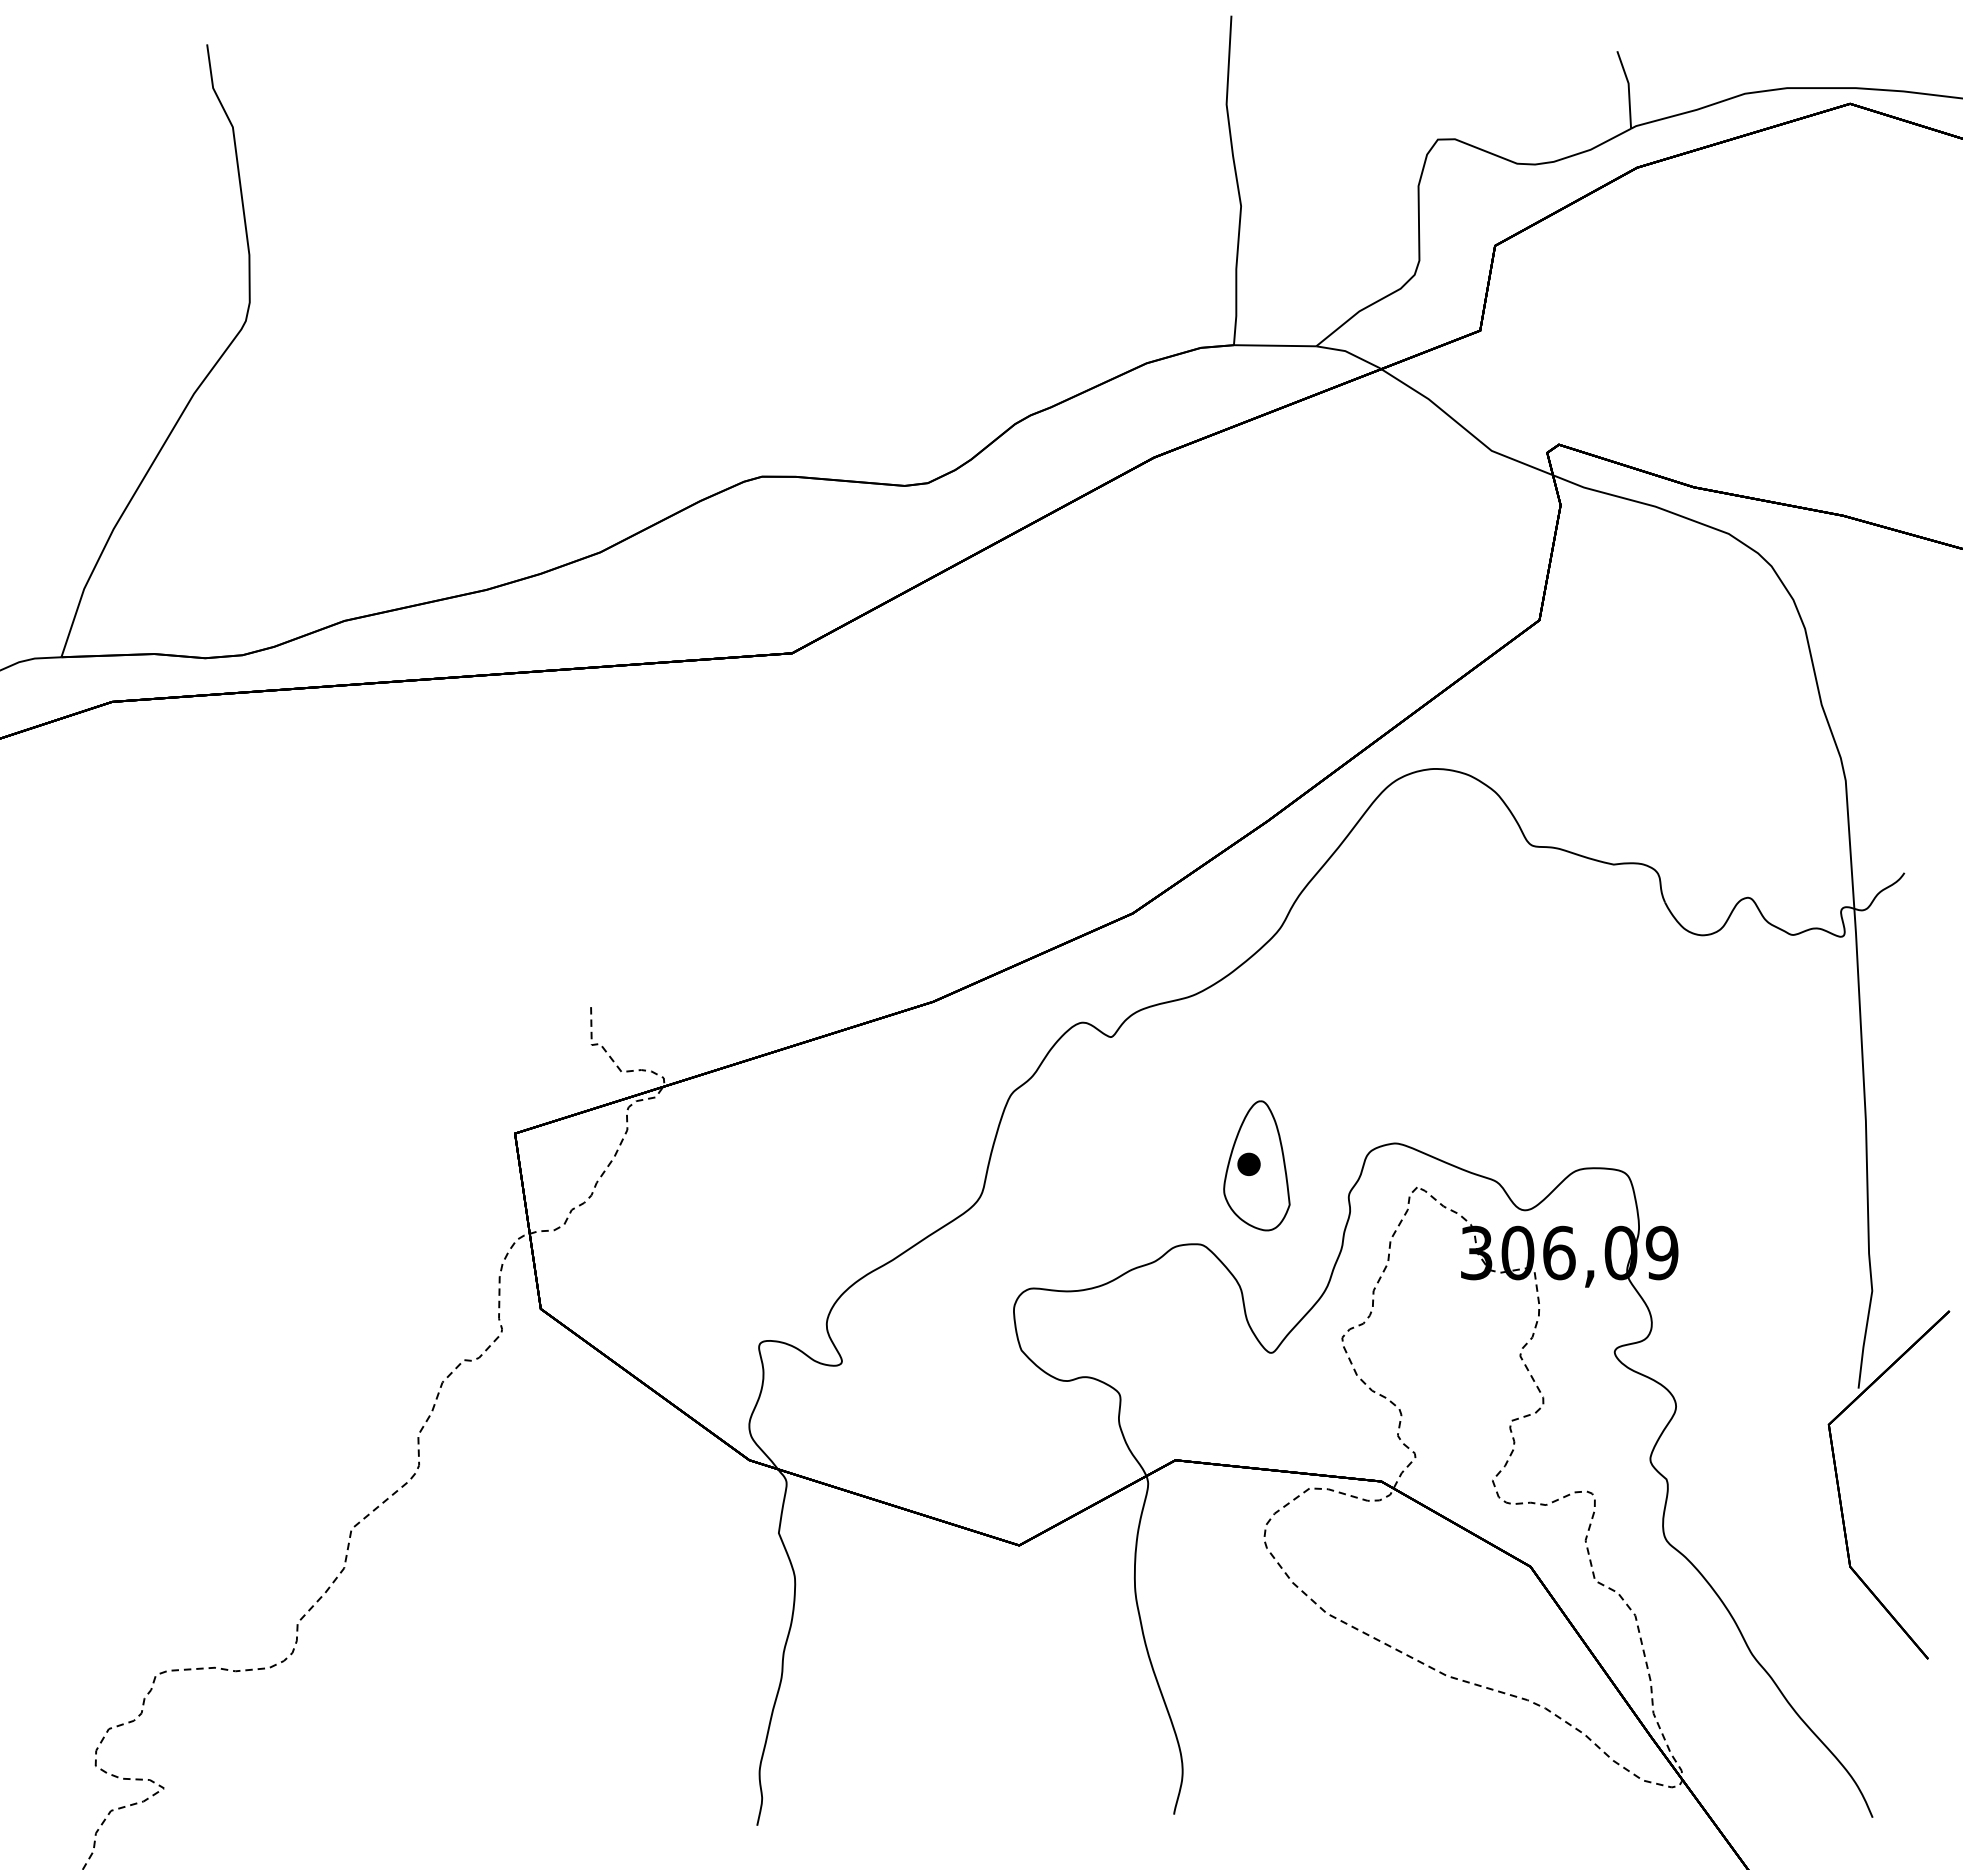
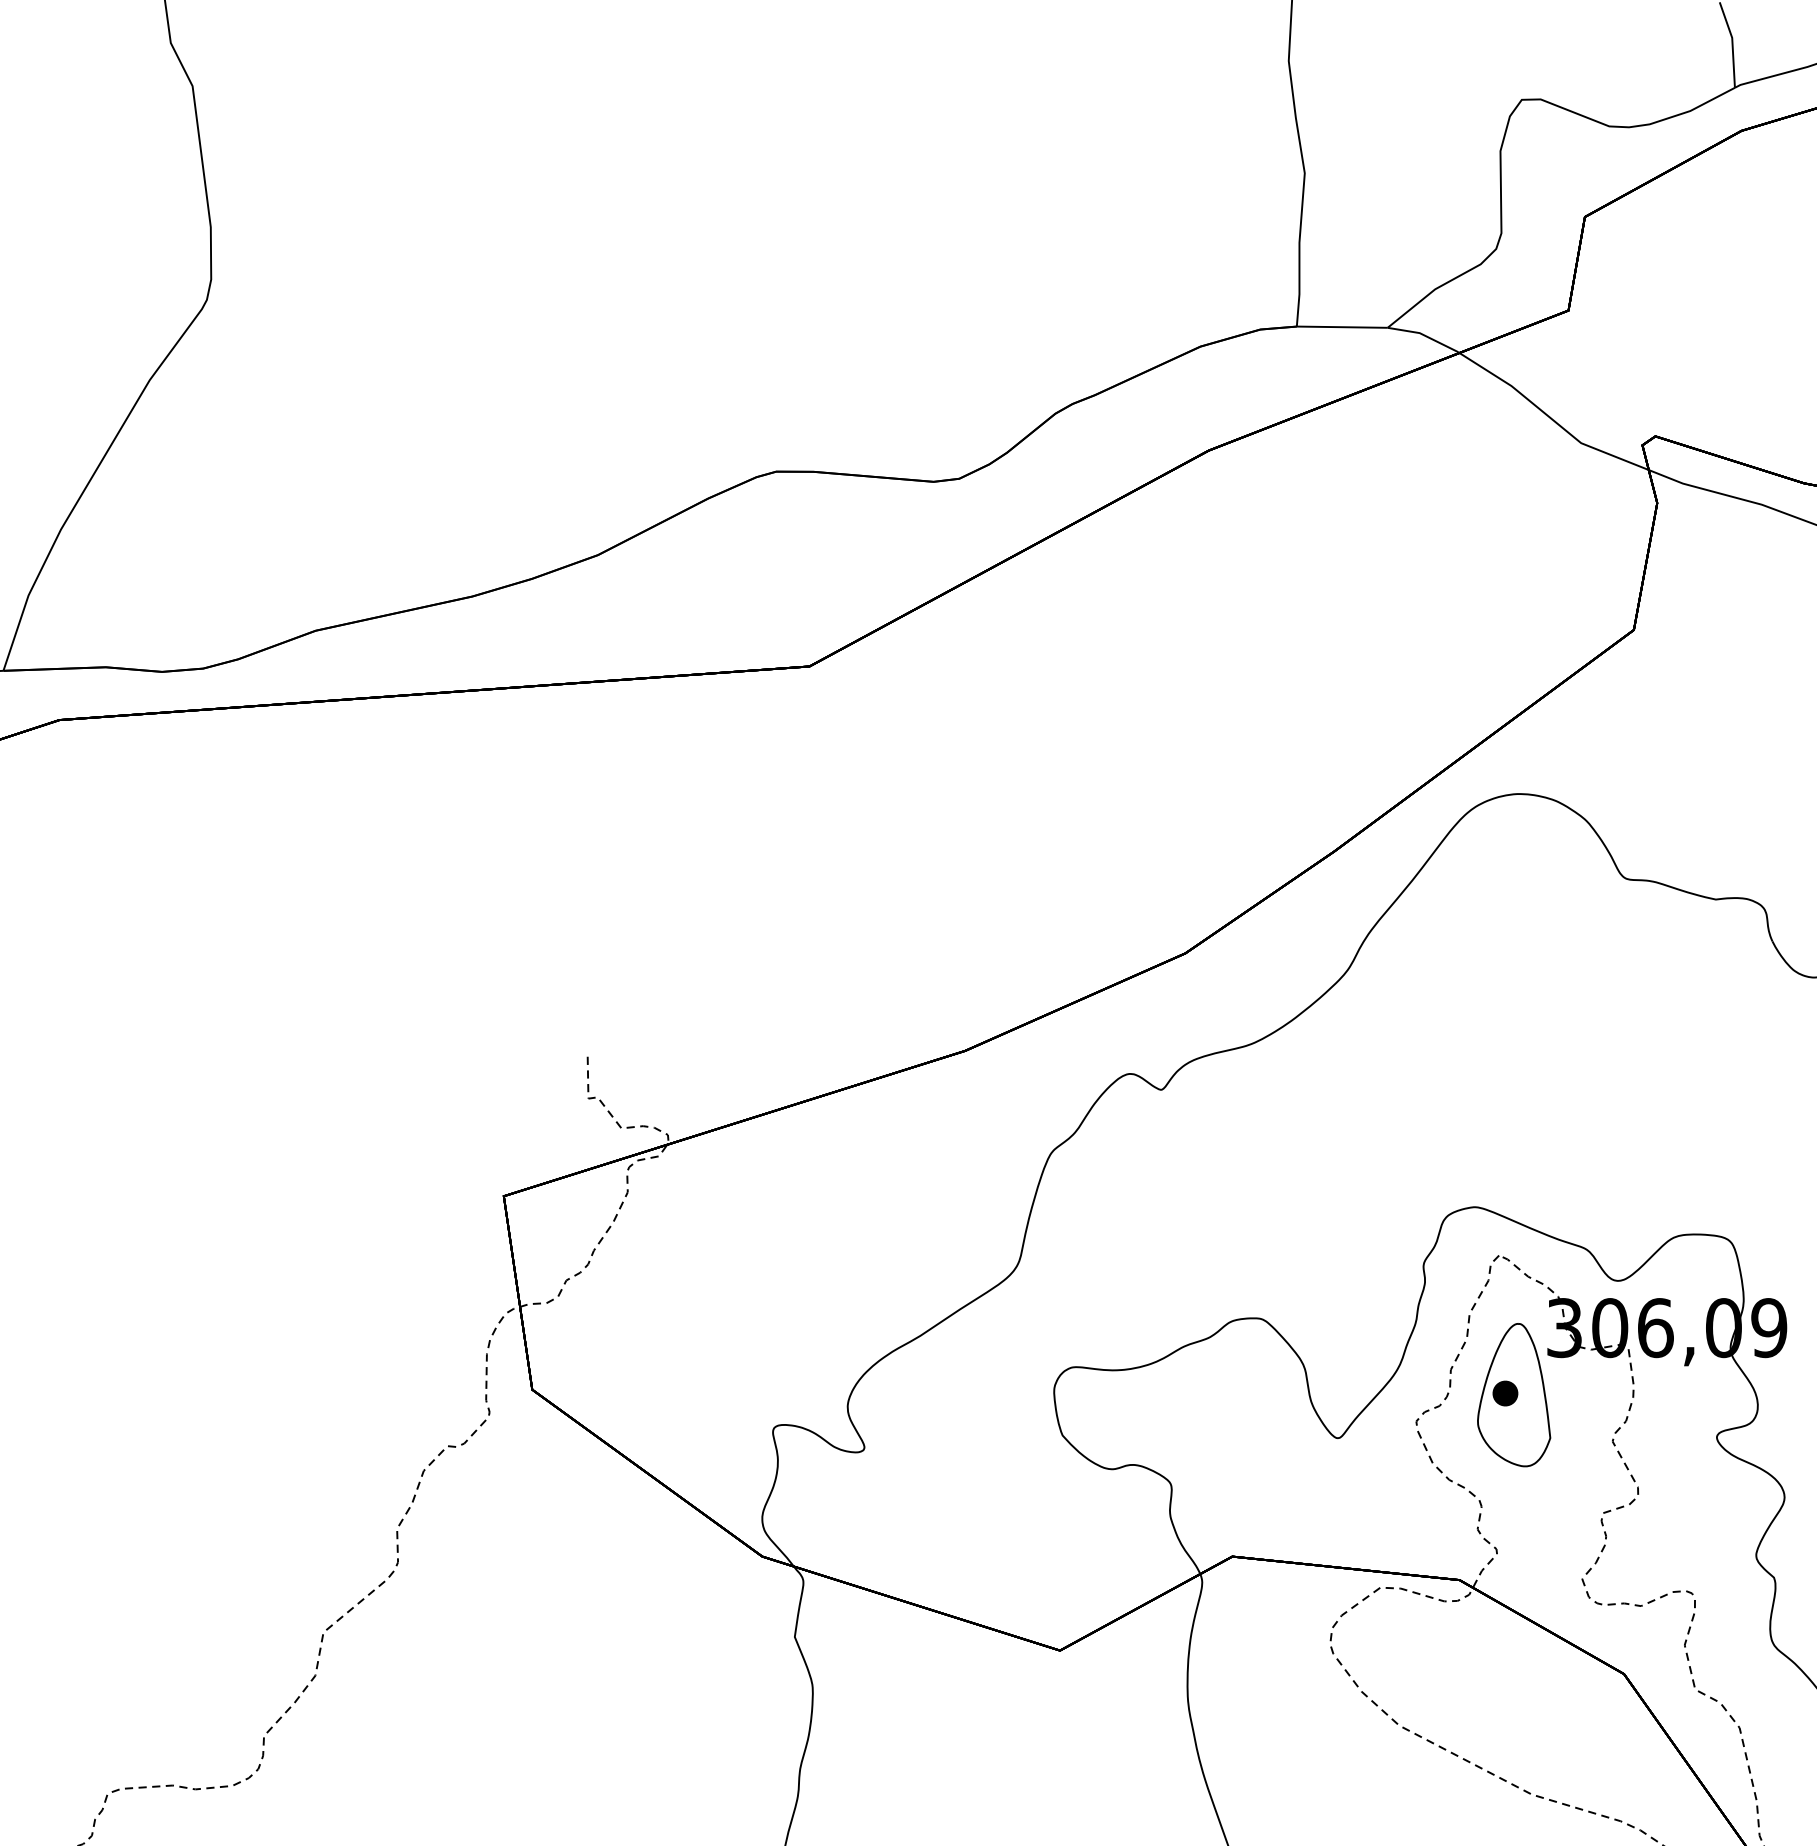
part: (1256, 1165) -> (1513, 1394), moved

